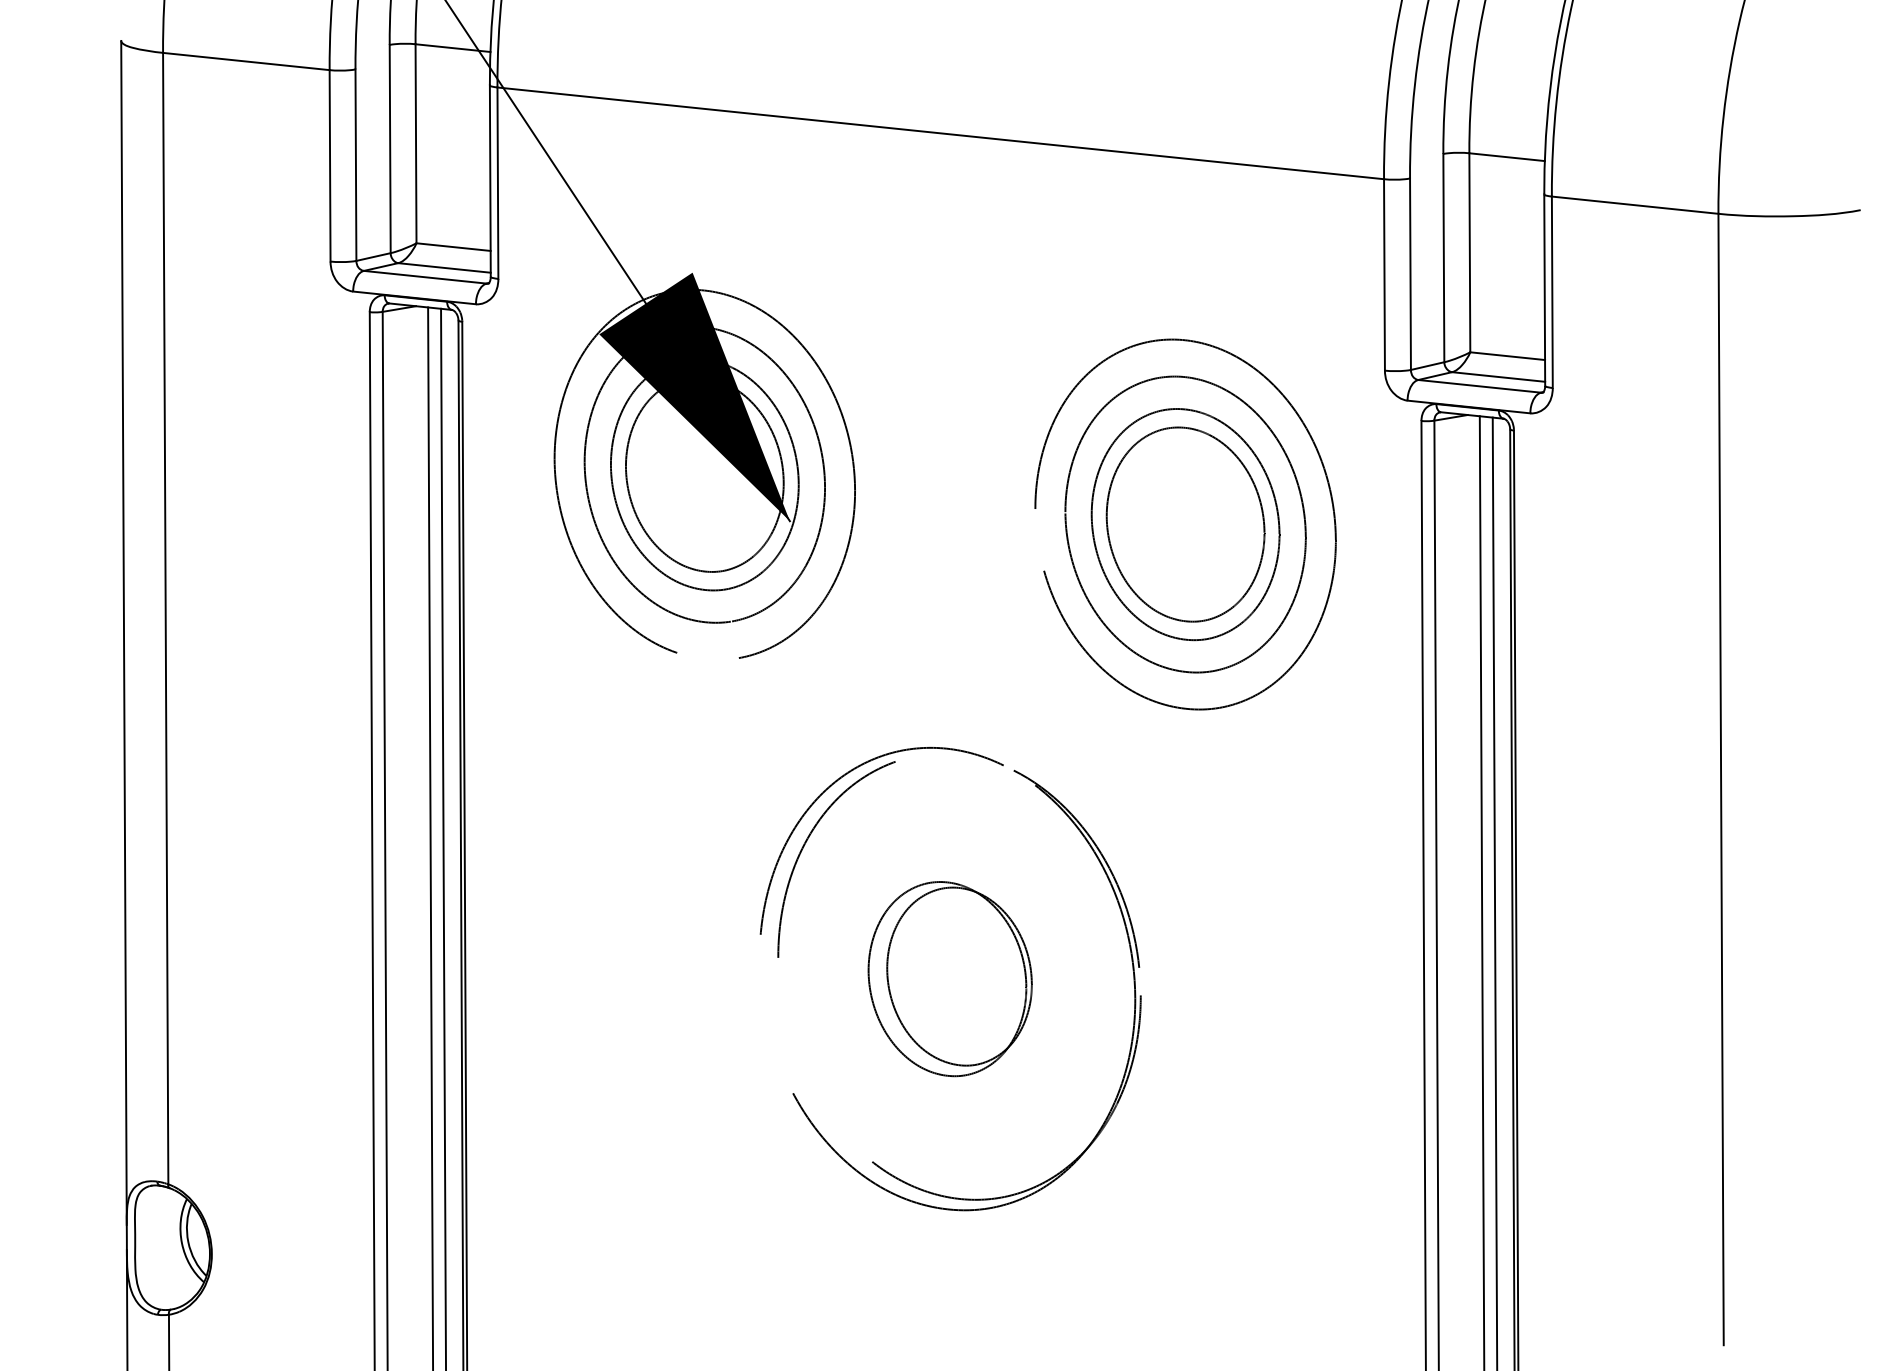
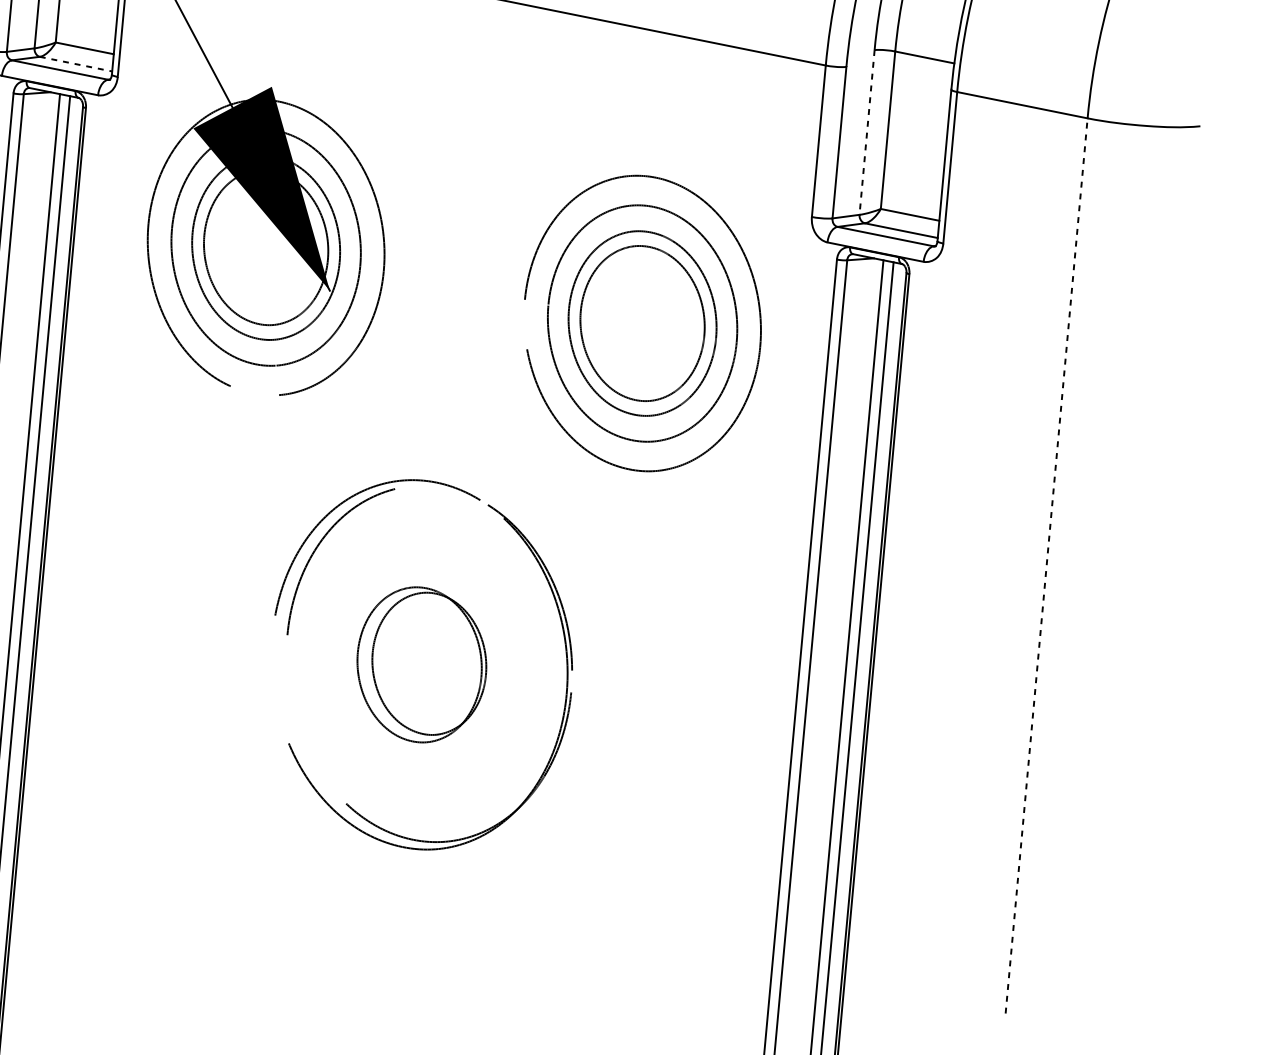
line: (1443, 258) -> (866, 132), solid -> dashed
line: (444, 267) -> (76, 63), solid -> dashed
line: (1721, 779) -> (1046, 565), solid -> dashed

